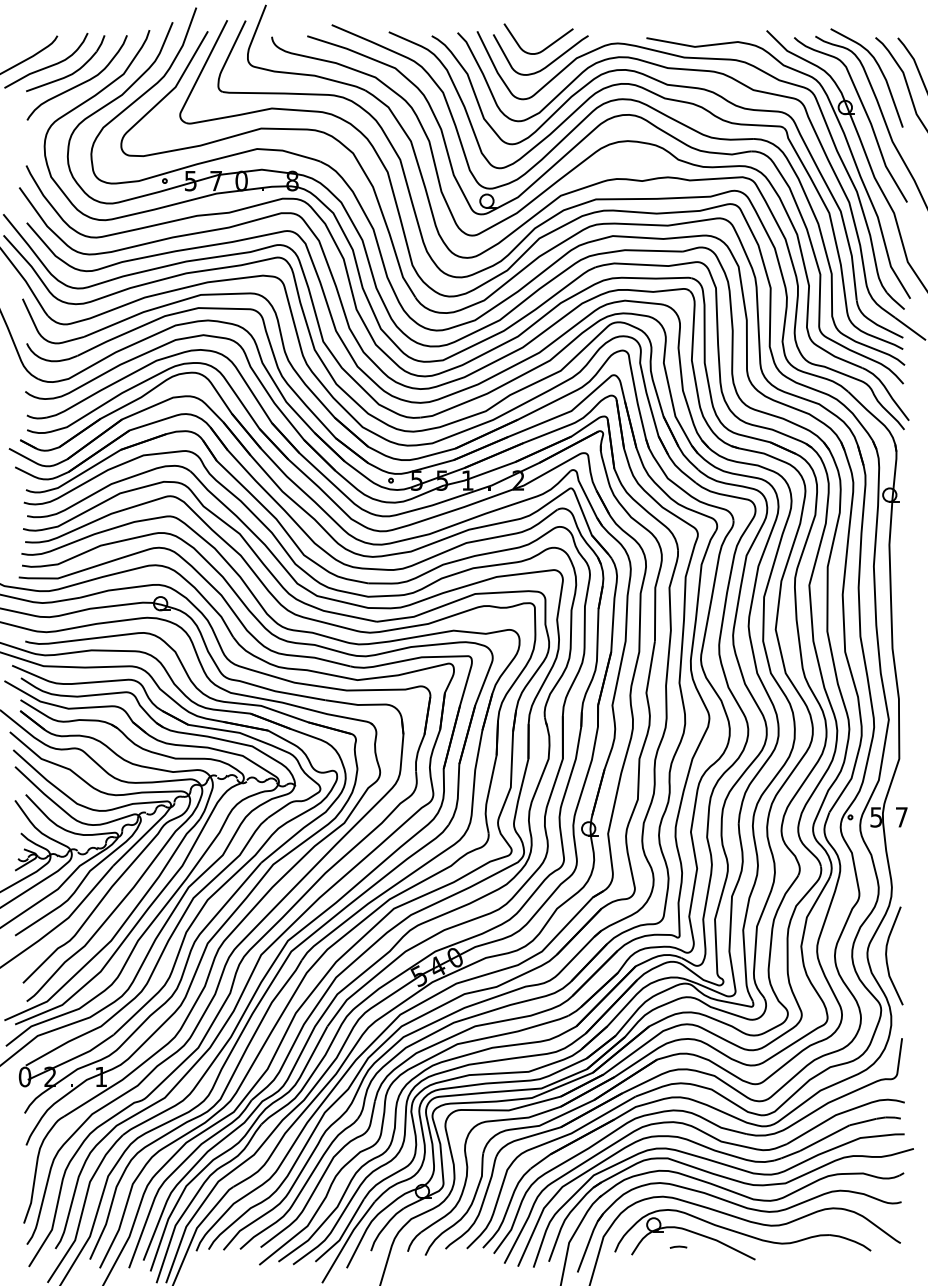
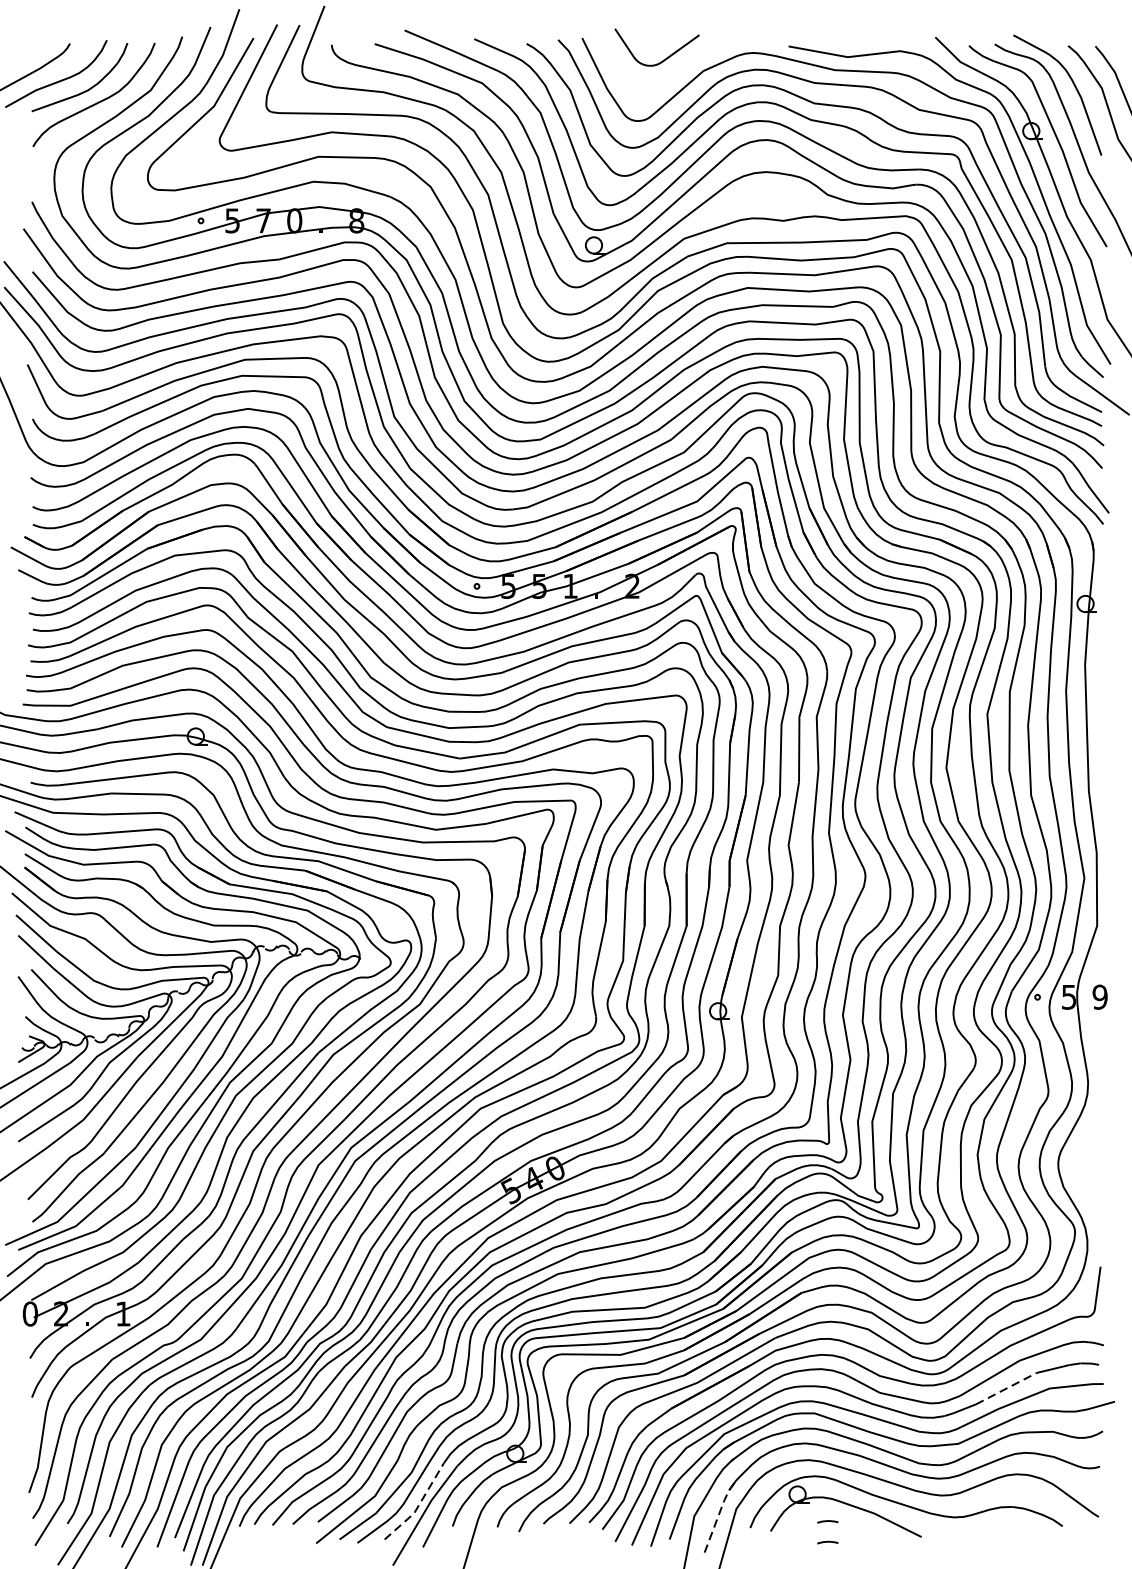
curve: (547, 64) -> (667, 78), removed
text: (901, 817) -> (1099, 997), 7 -> 9
curve: (887, 955) -> (1082, 1165), removed
line: (824, 1138) -> (1005, 1389), solid -> dashed
line: (343, 1234) -> (418, 1506), solid -> dashed
line: (589, 1240) -> (719, 1513), solid -> dashed
line: (678, 1263) -> (827, 1541), added

